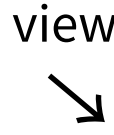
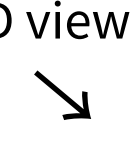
text: (76, 97) -> (62, 94), moved

